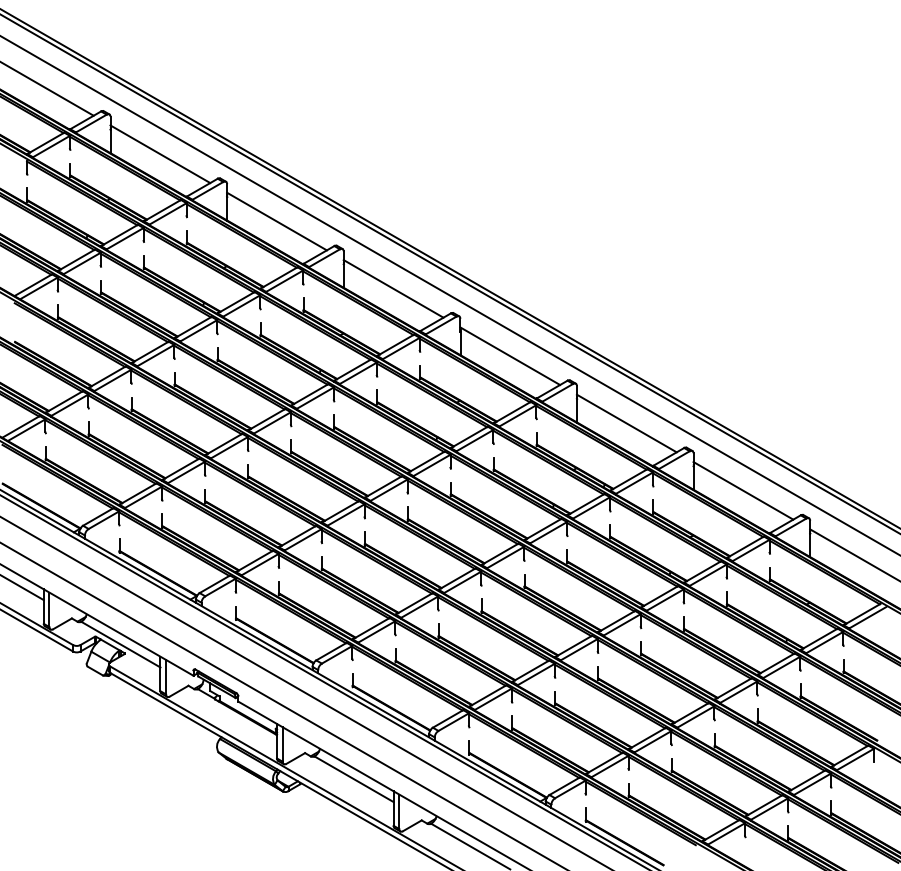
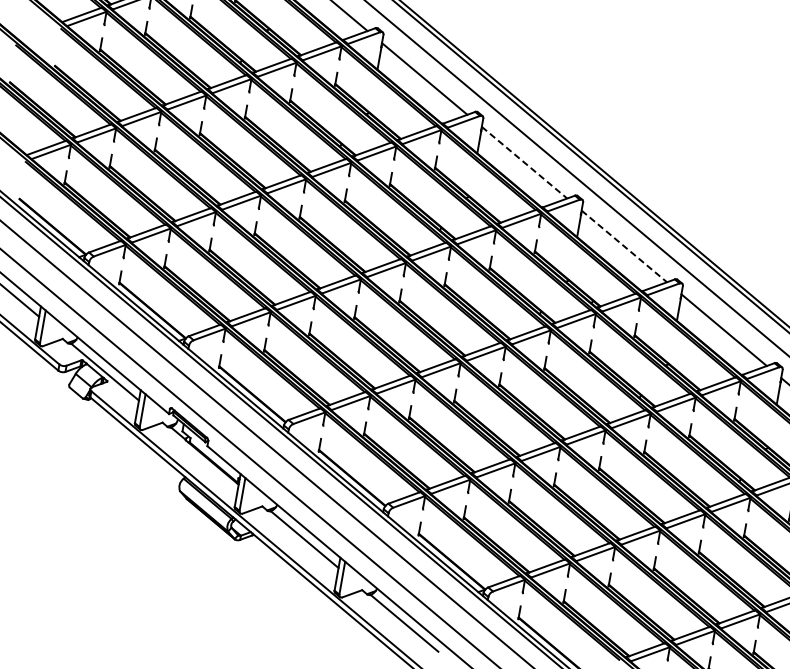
line: (510, 356) -> (524, 163), solid -> dashed
line: (626, 423) -> (624, 246), solid -> dashed

